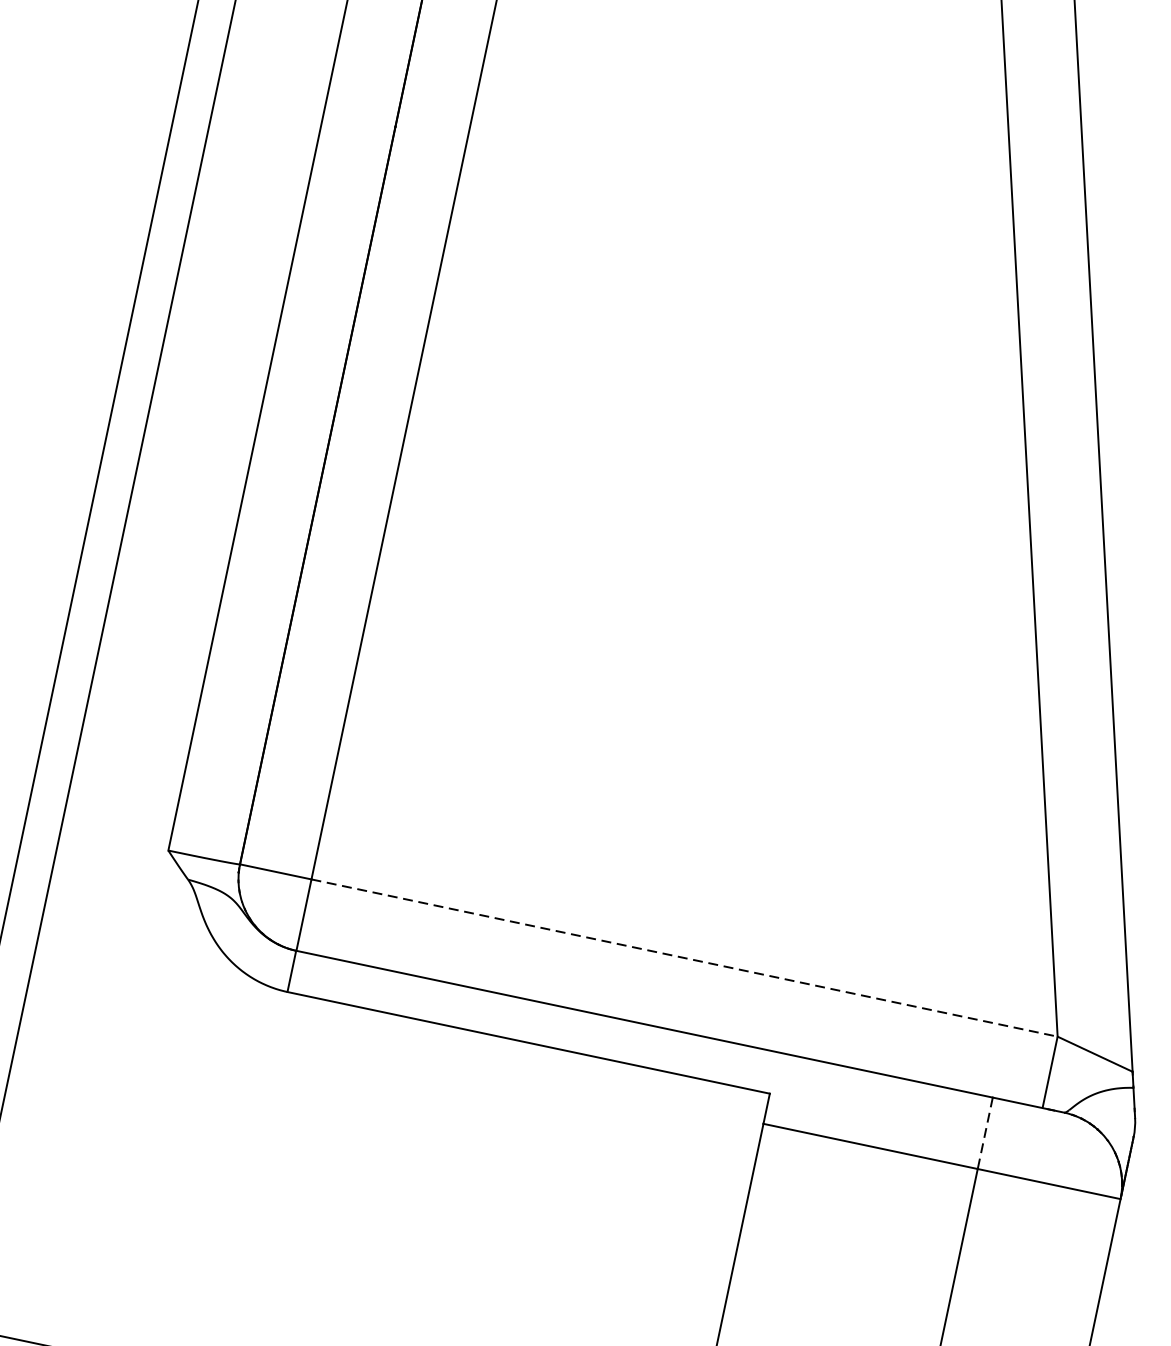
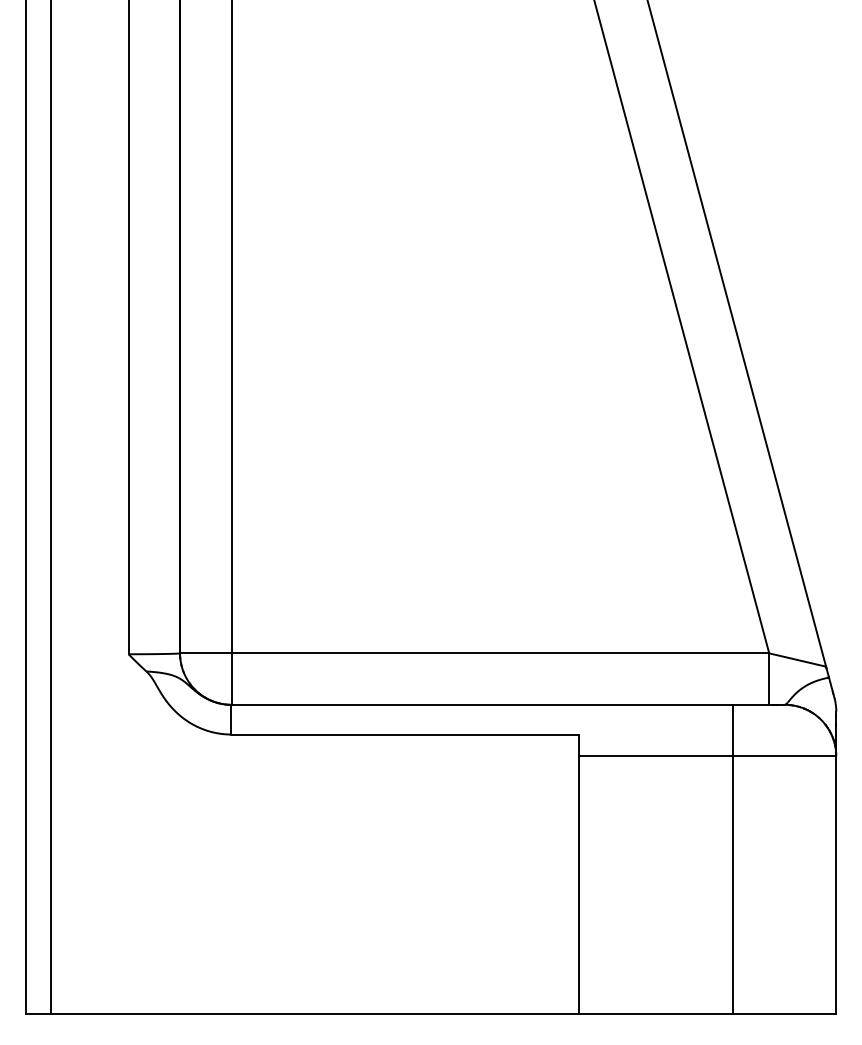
line: (684, 958) -> (500, 653), dashed -> solid
line: (985, 1133) -> (733, 730), dashed -> solid

